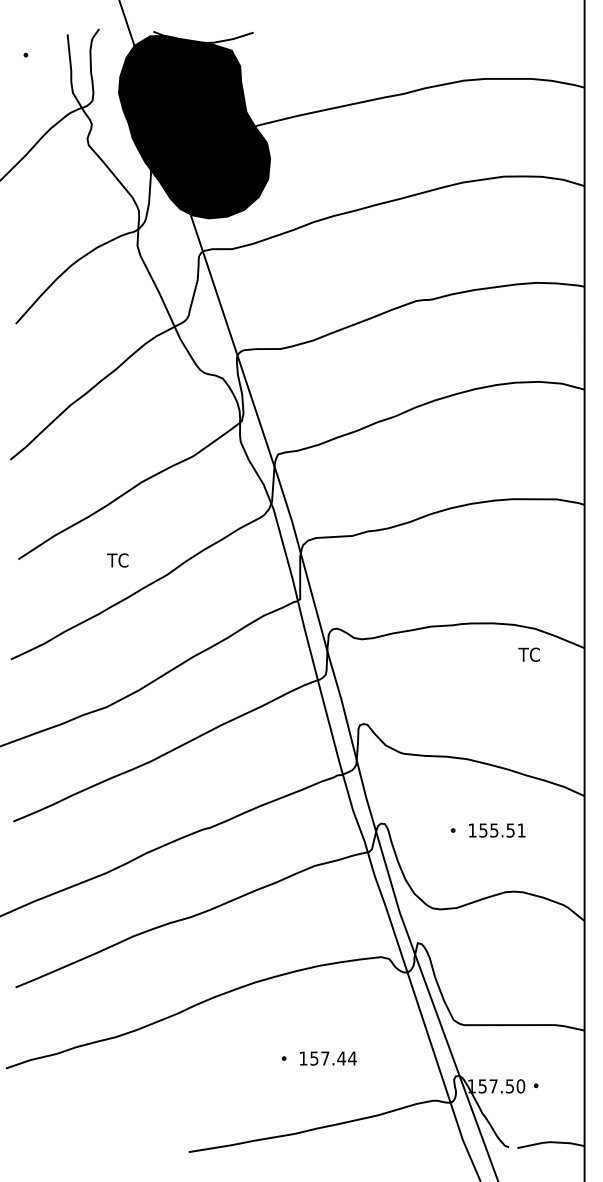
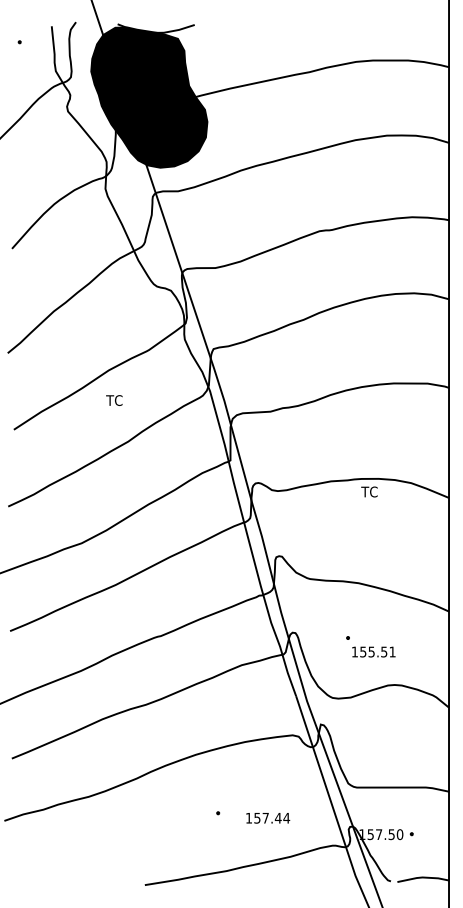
text: (117, 560) -> (114, 400), moved
text: (529, 654) -> (369, 491), moved
text: (496, 829) -> (373, 651), moved
text: (328, 1058) -> (268, 818), moved

